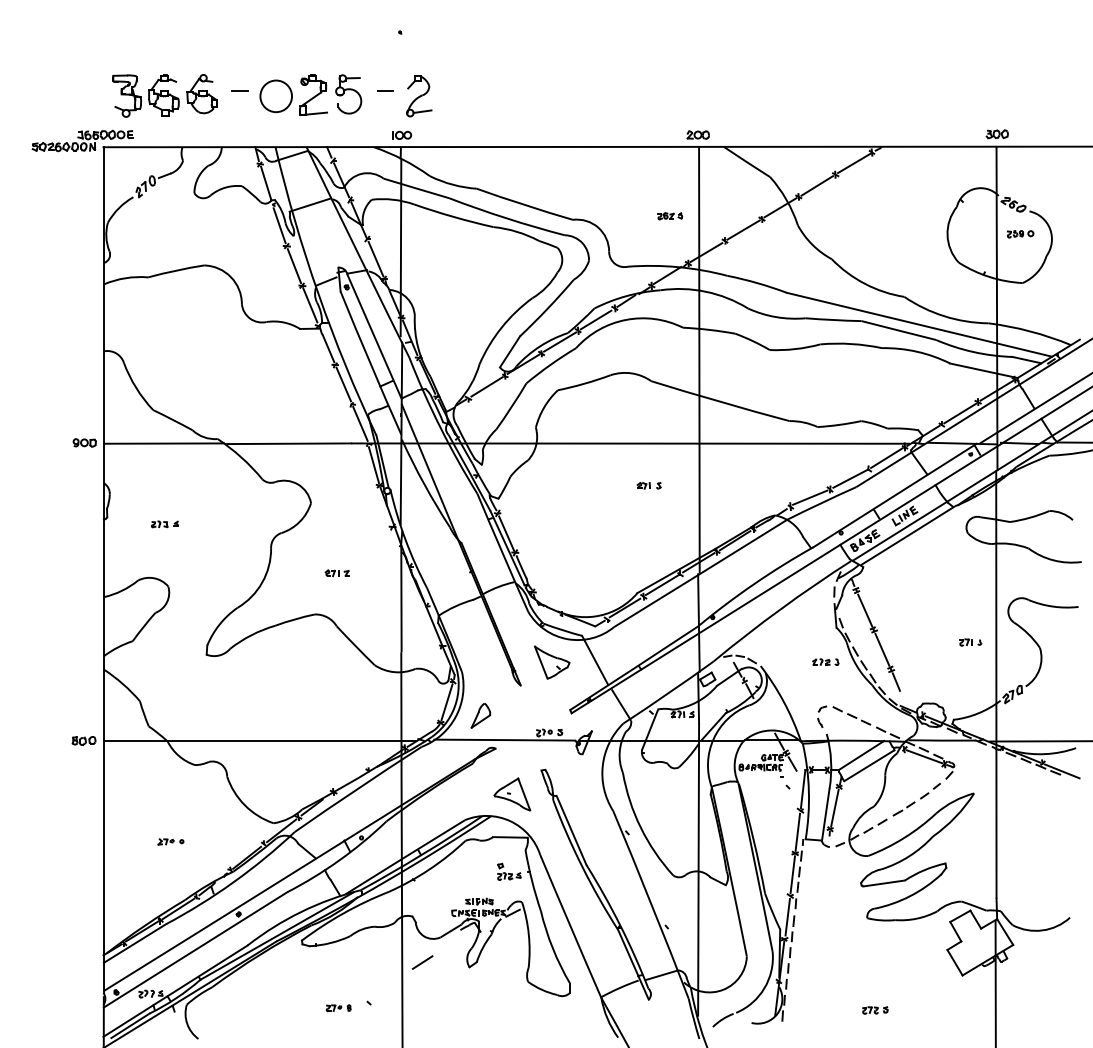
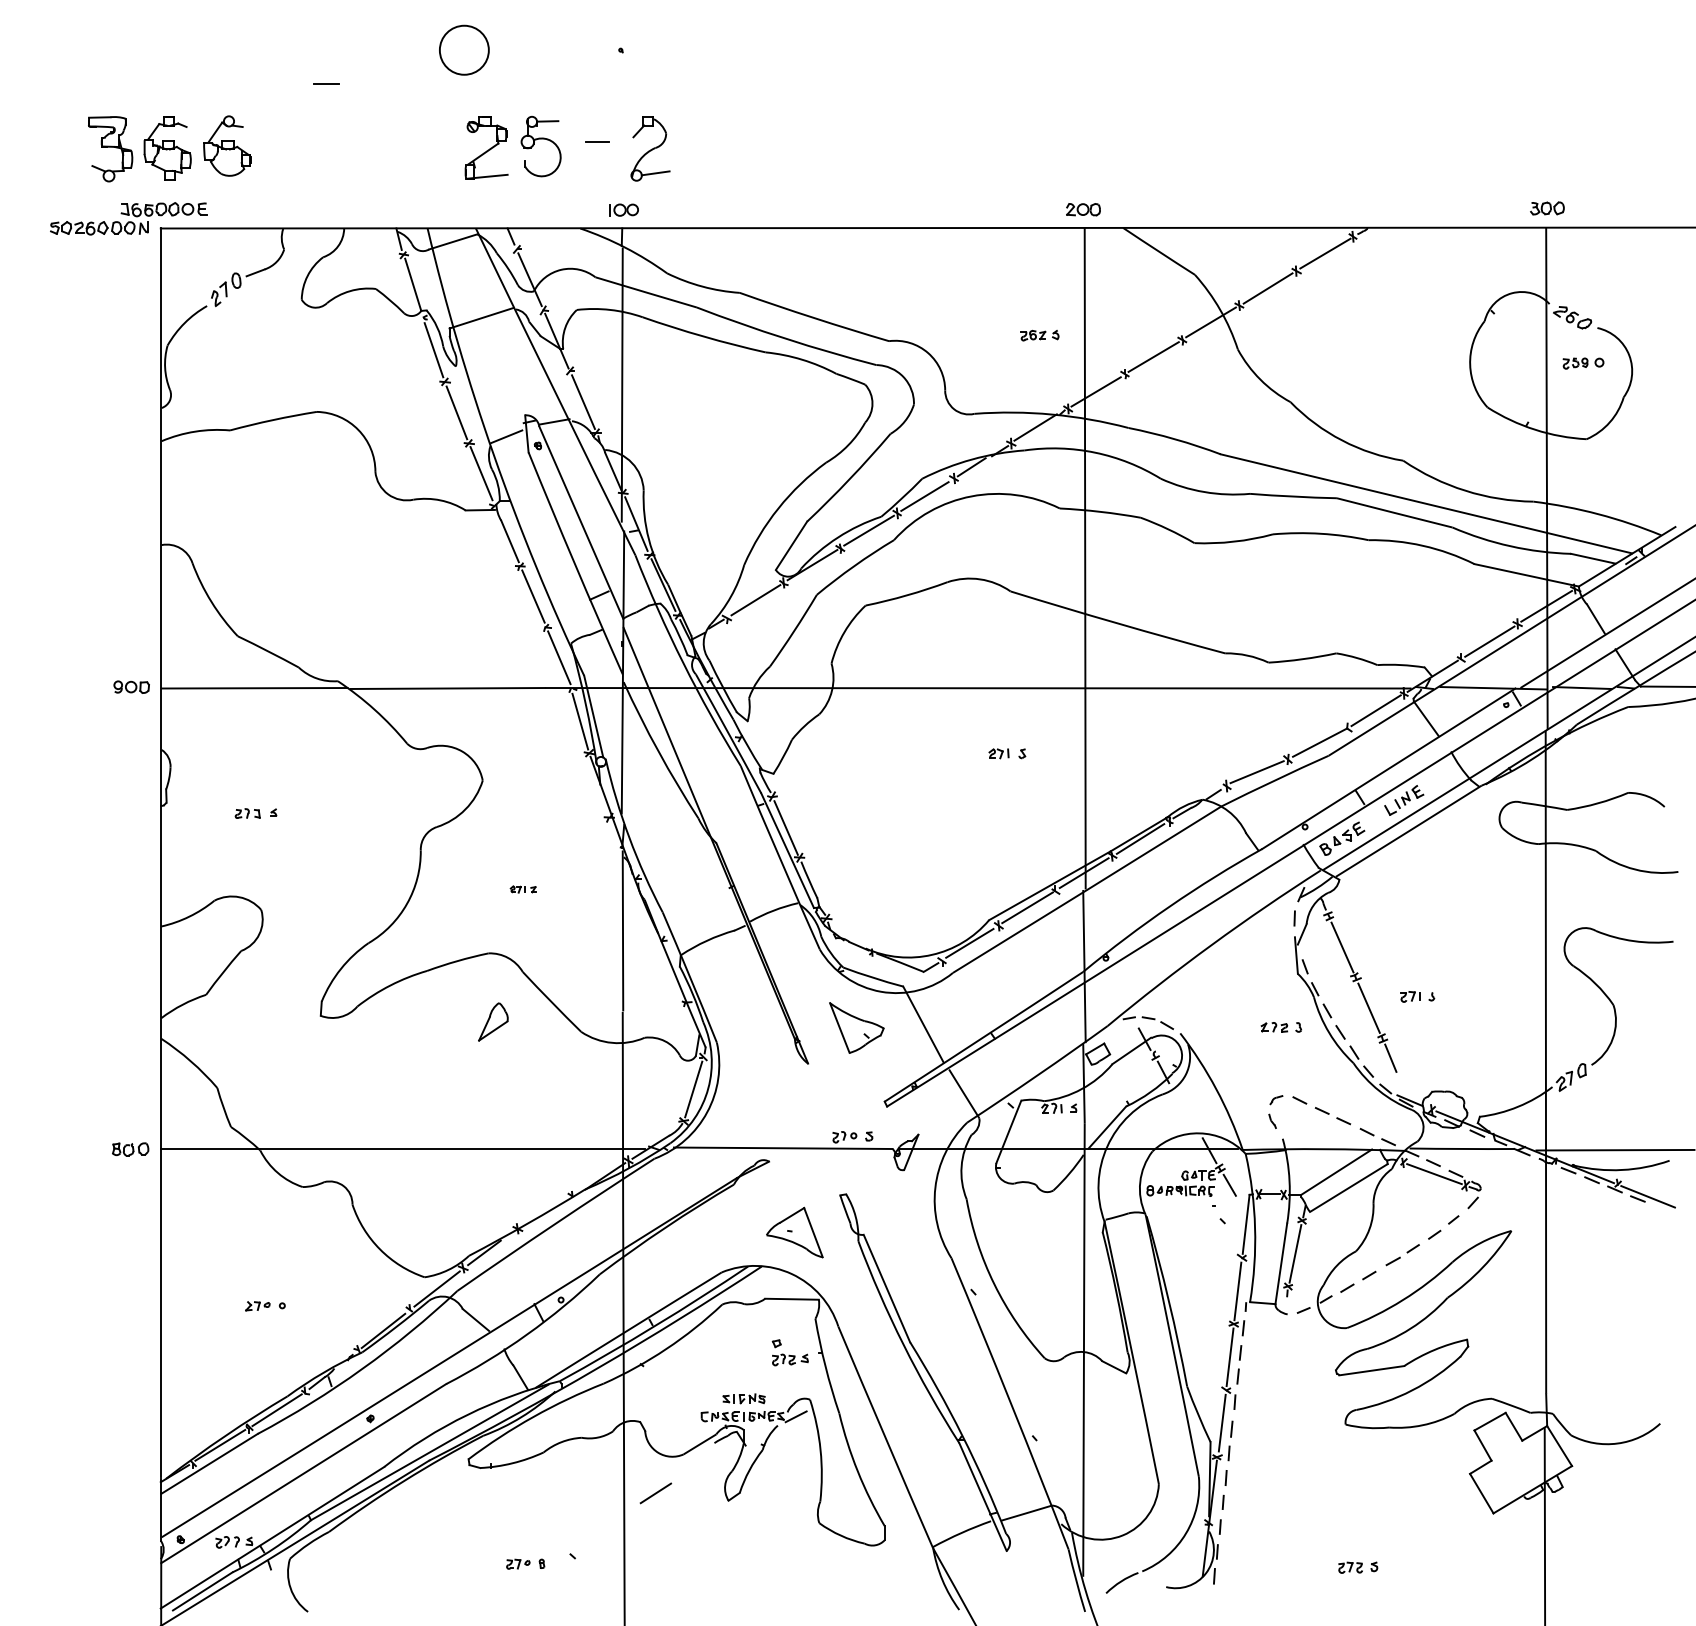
line: (239, 90) -> (326, 83), moved
part: (164, 95) -> (168, 148), moved
circle: (275, 95) -> (463, 48), moved
part: (336, 573) -> (522, 889), size x0.7
part: (970, 642) -> (1417, 996), moved
part: (480, 715) -> (492, 1021), moved

